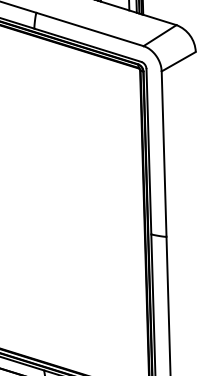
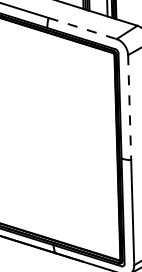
line: (89, 29) -> (82, 28), solid -> dashed
line: (163, 153) -> (129, 107), solid -> dashed

